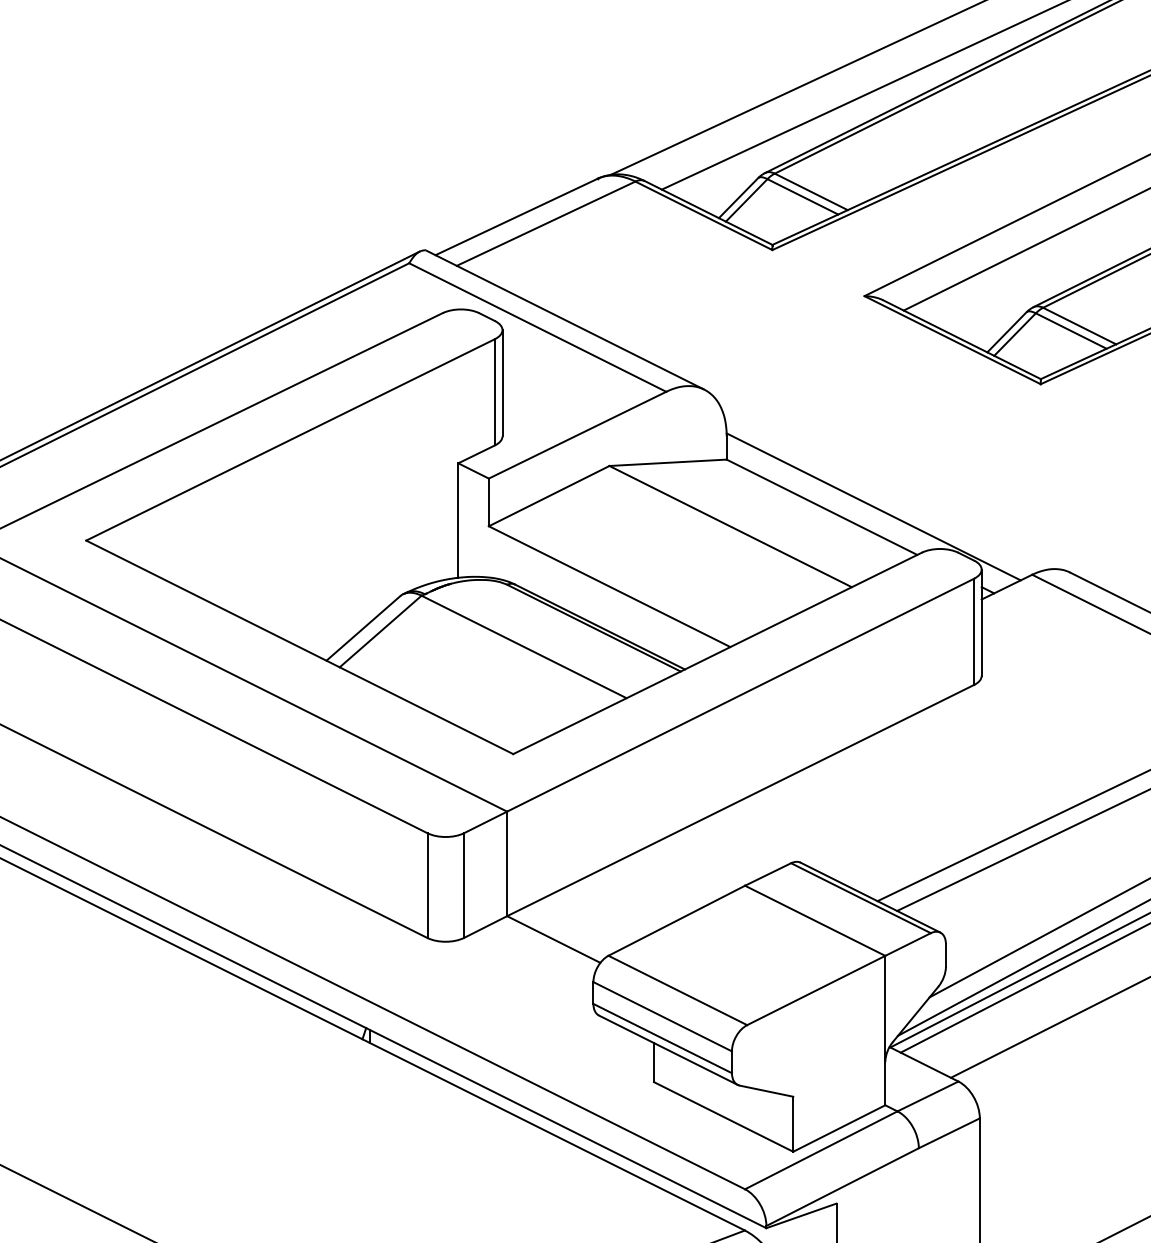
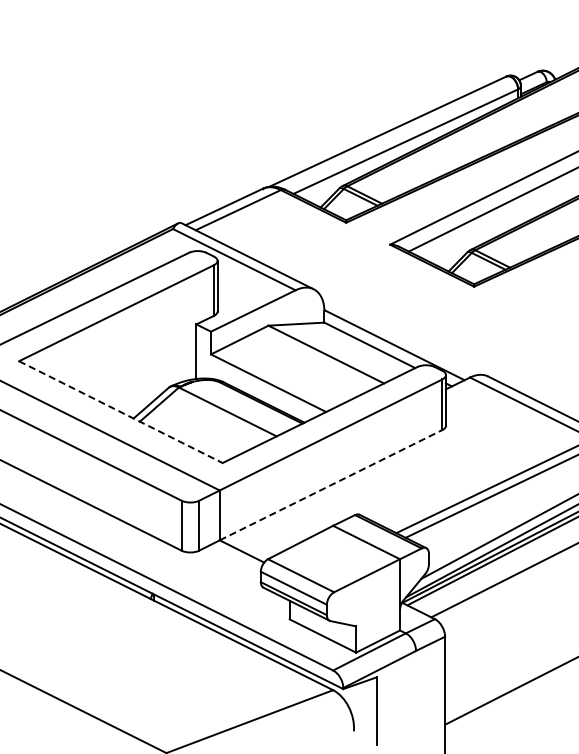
line: (298, 648) -> (120, 412), solid -> dashed
line: (741, 799) -> (331, 484), solid -> dashed

